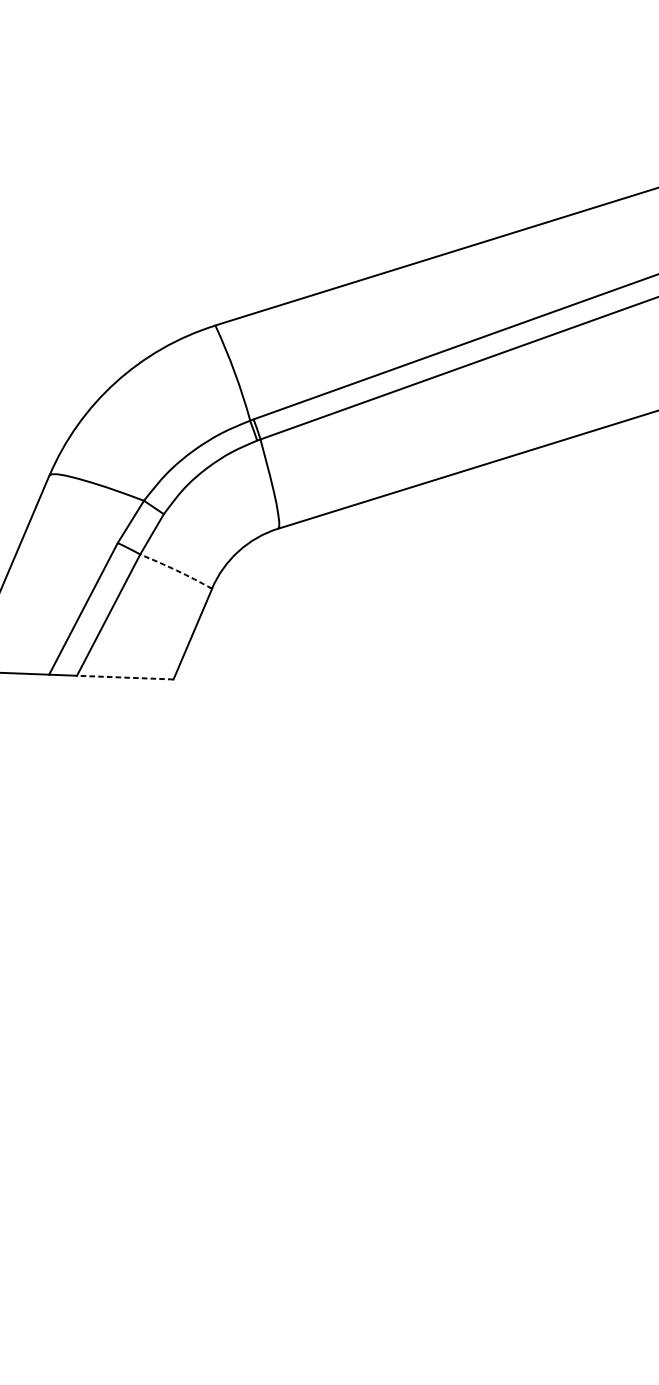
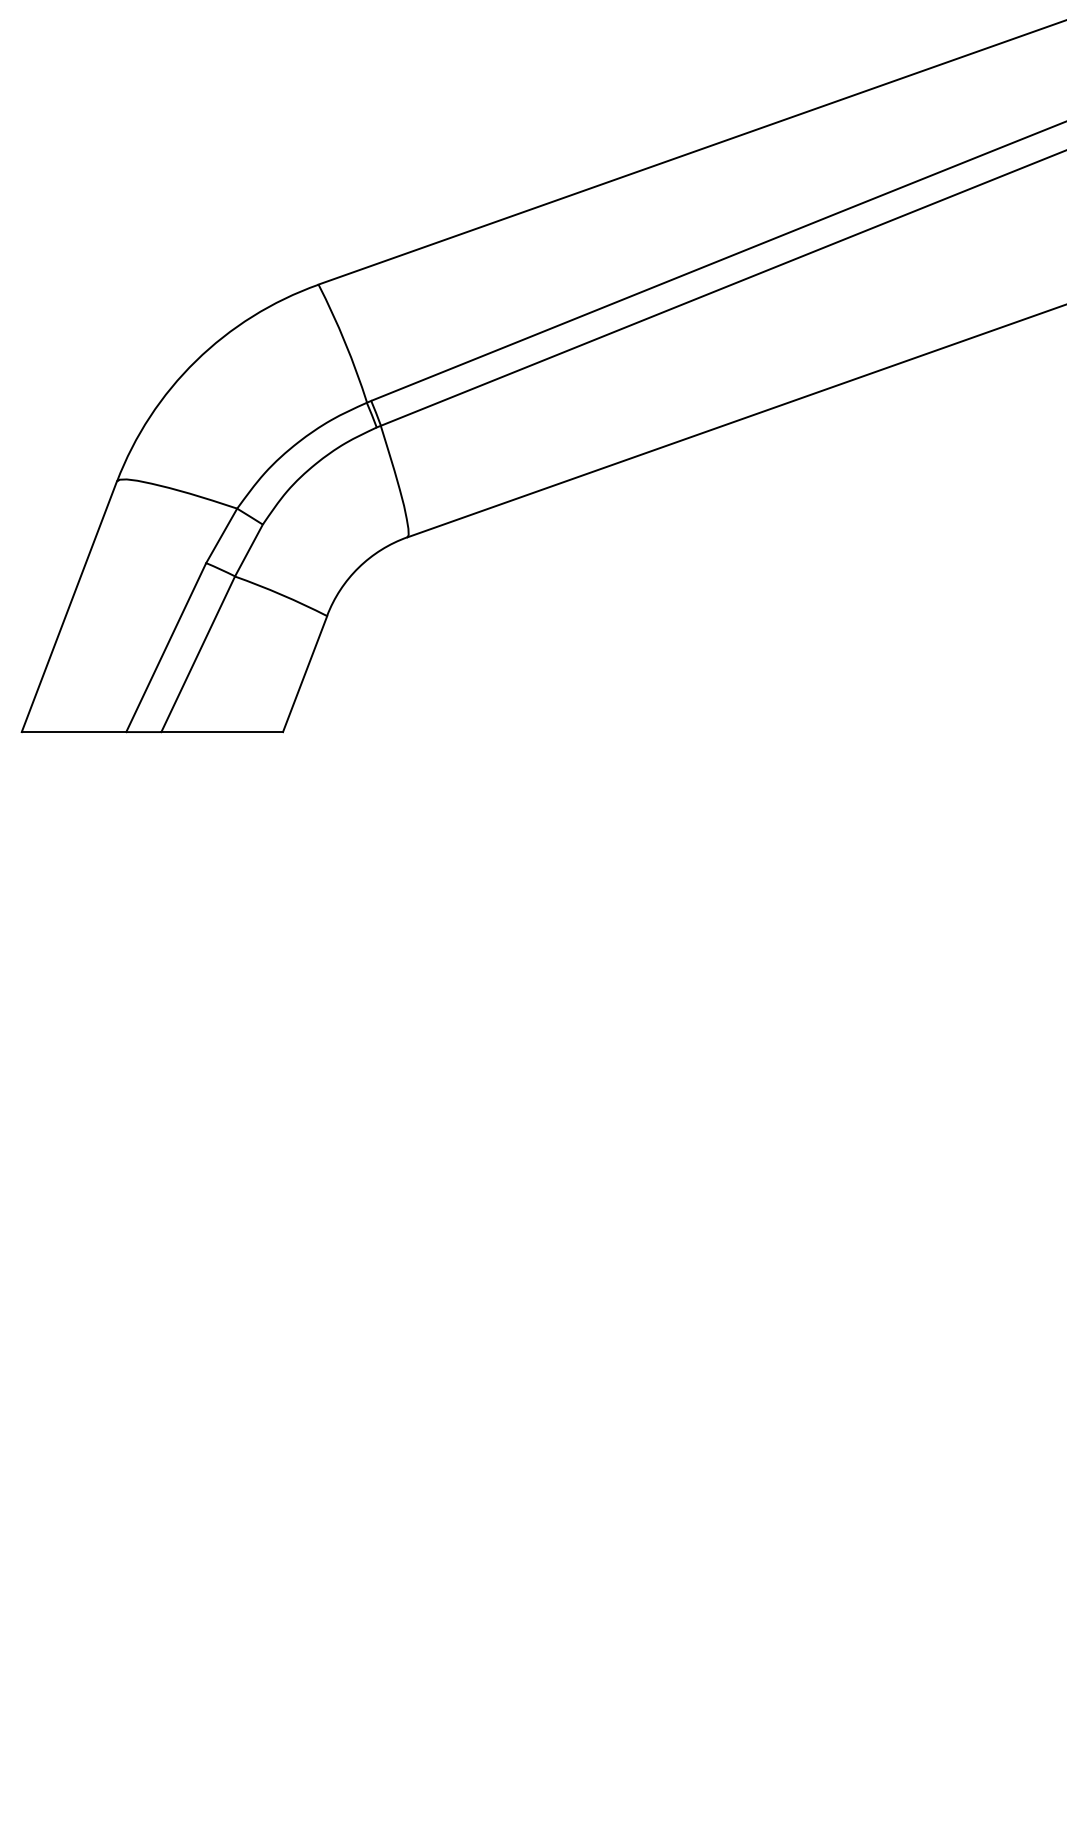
arc: (176, 570) -> (281, 594), dashed -> solid
line: (125, 677) -> (222, 732), dashed -> solid

